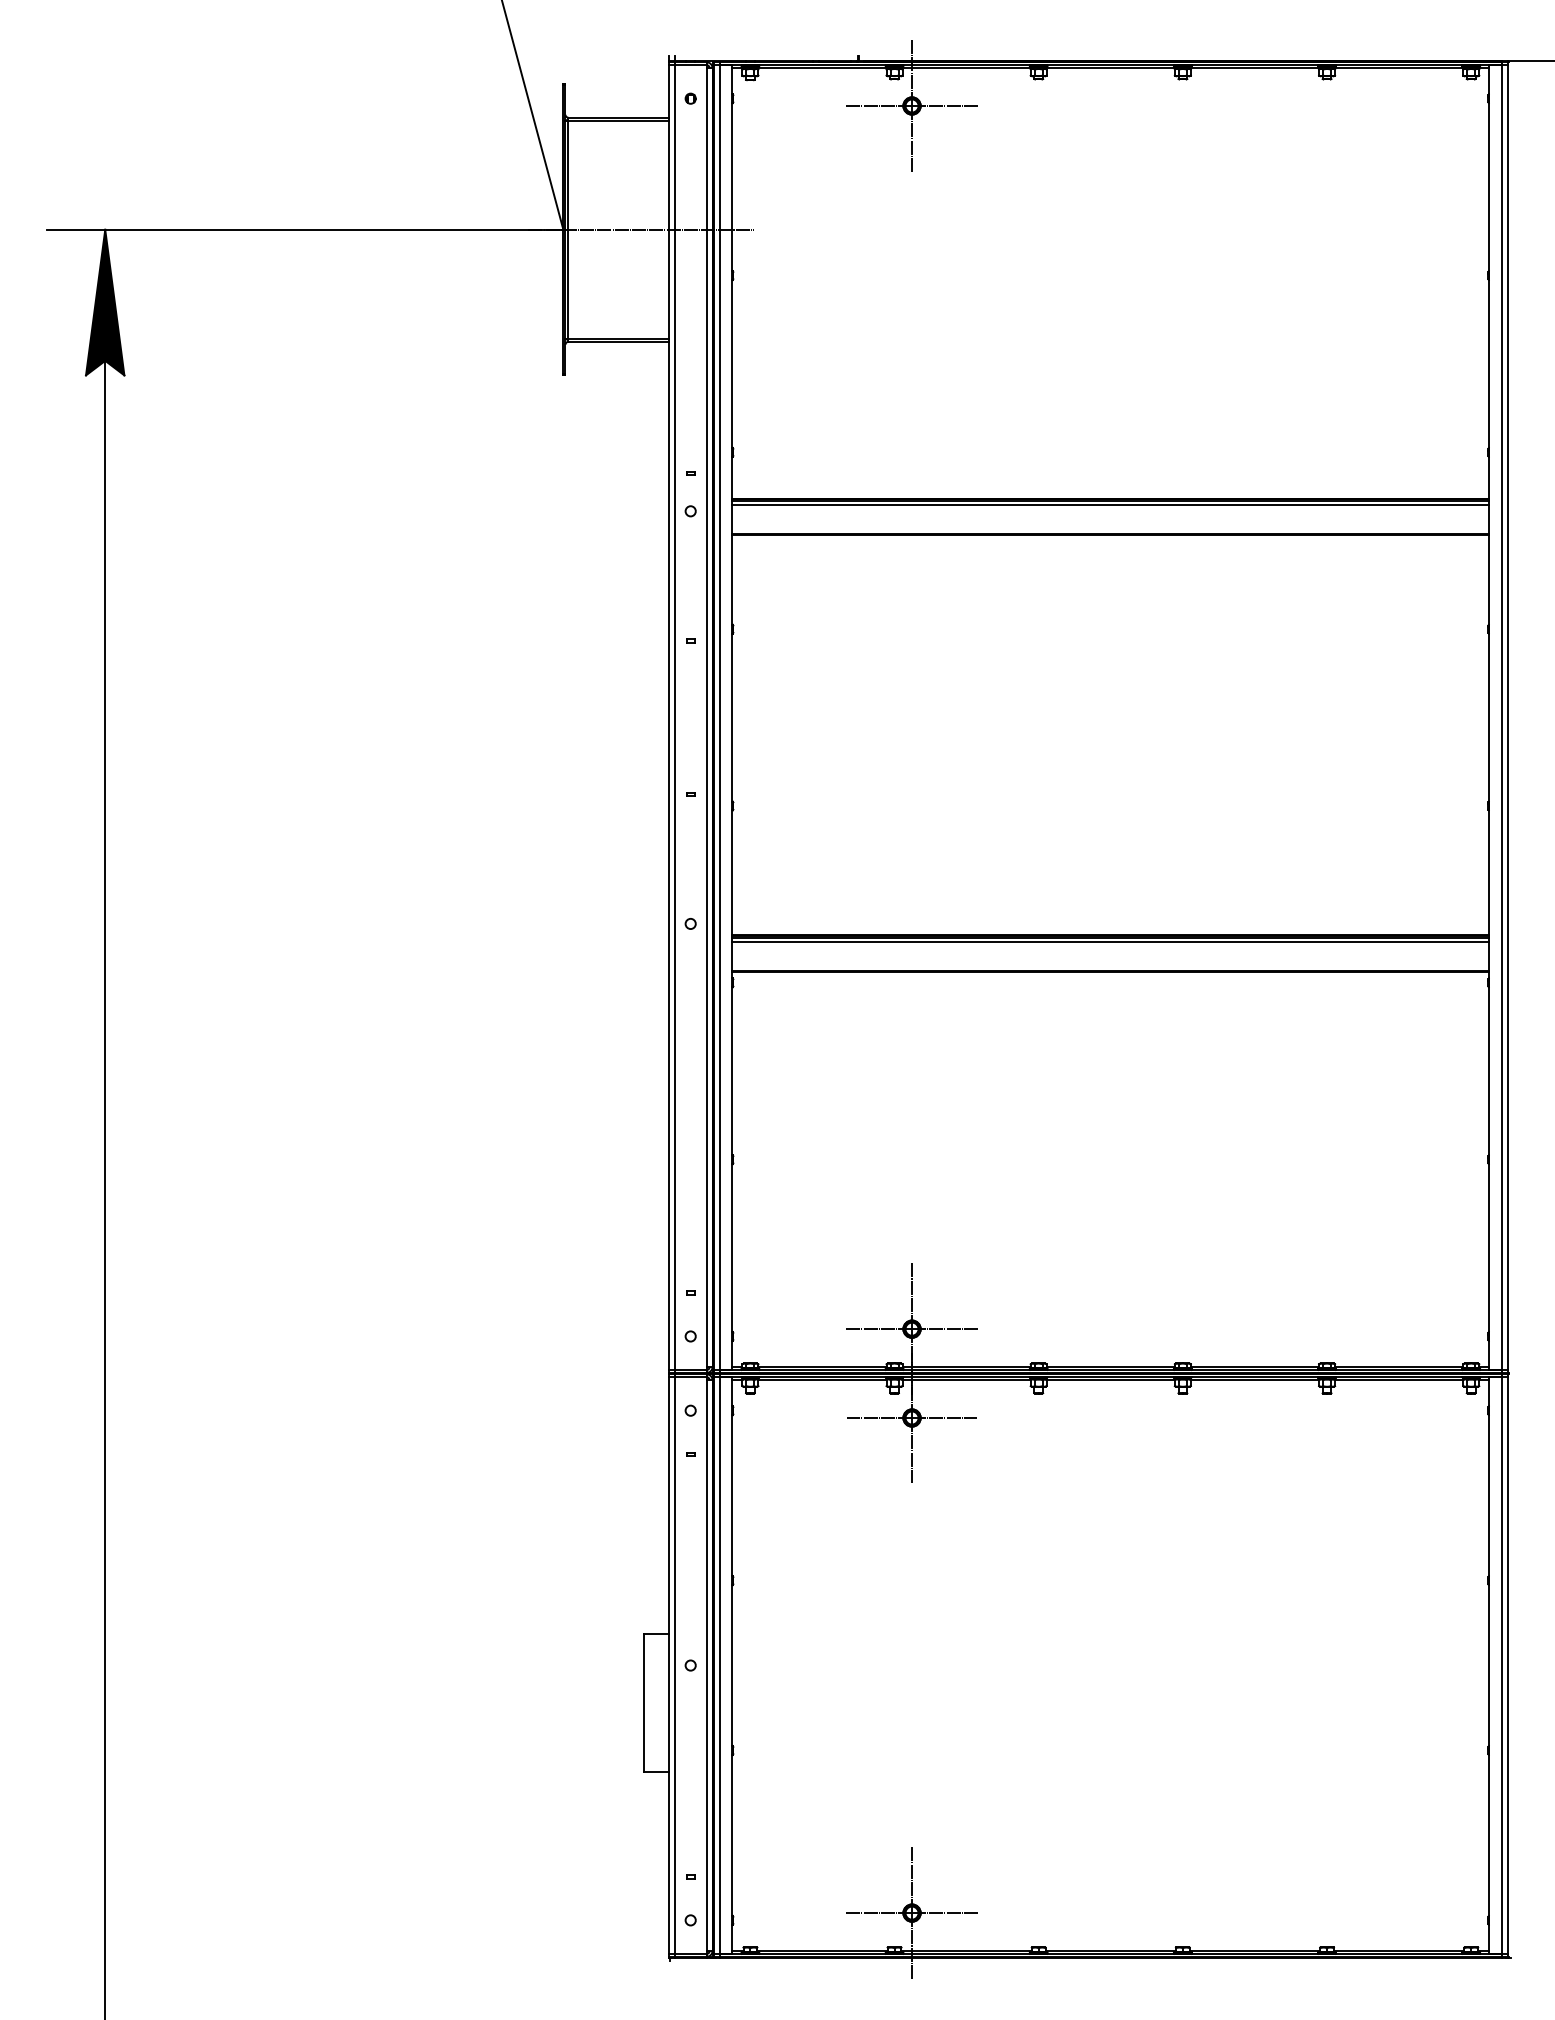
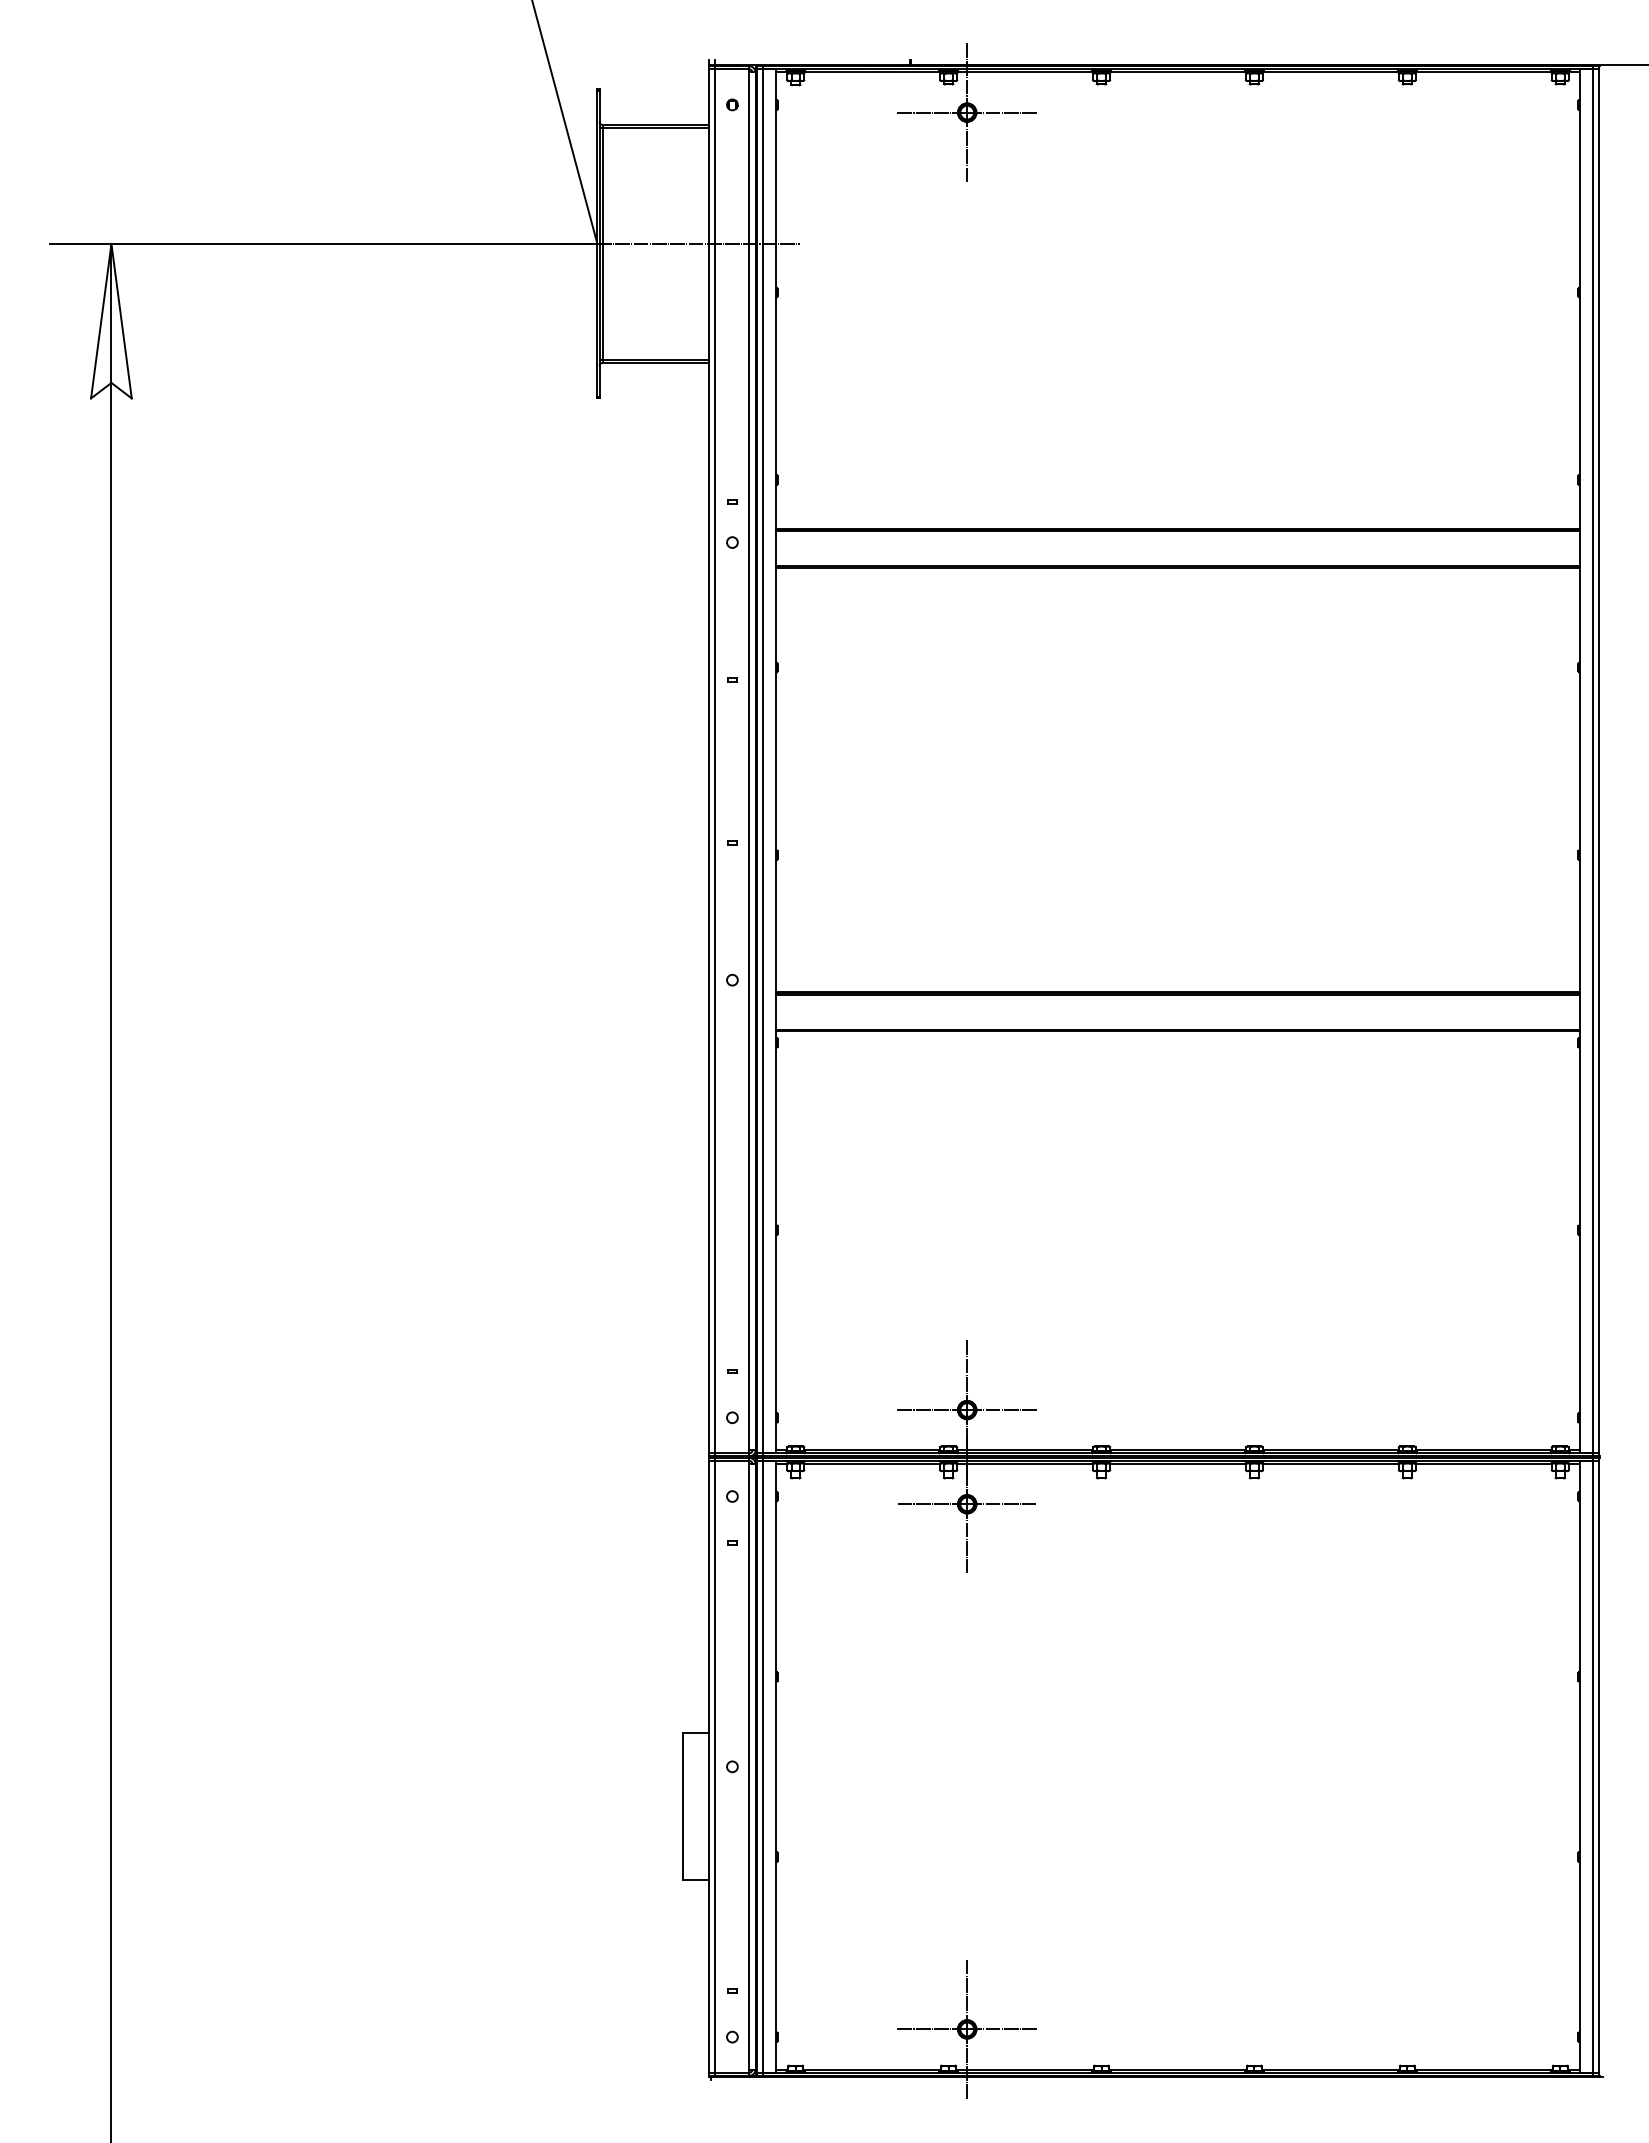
fill: (105, 301) -> (111, 320), removed
line: (1110, 504) -> (1177, 535), removed
line: (1110, 941) -> (1177, 998), removed

